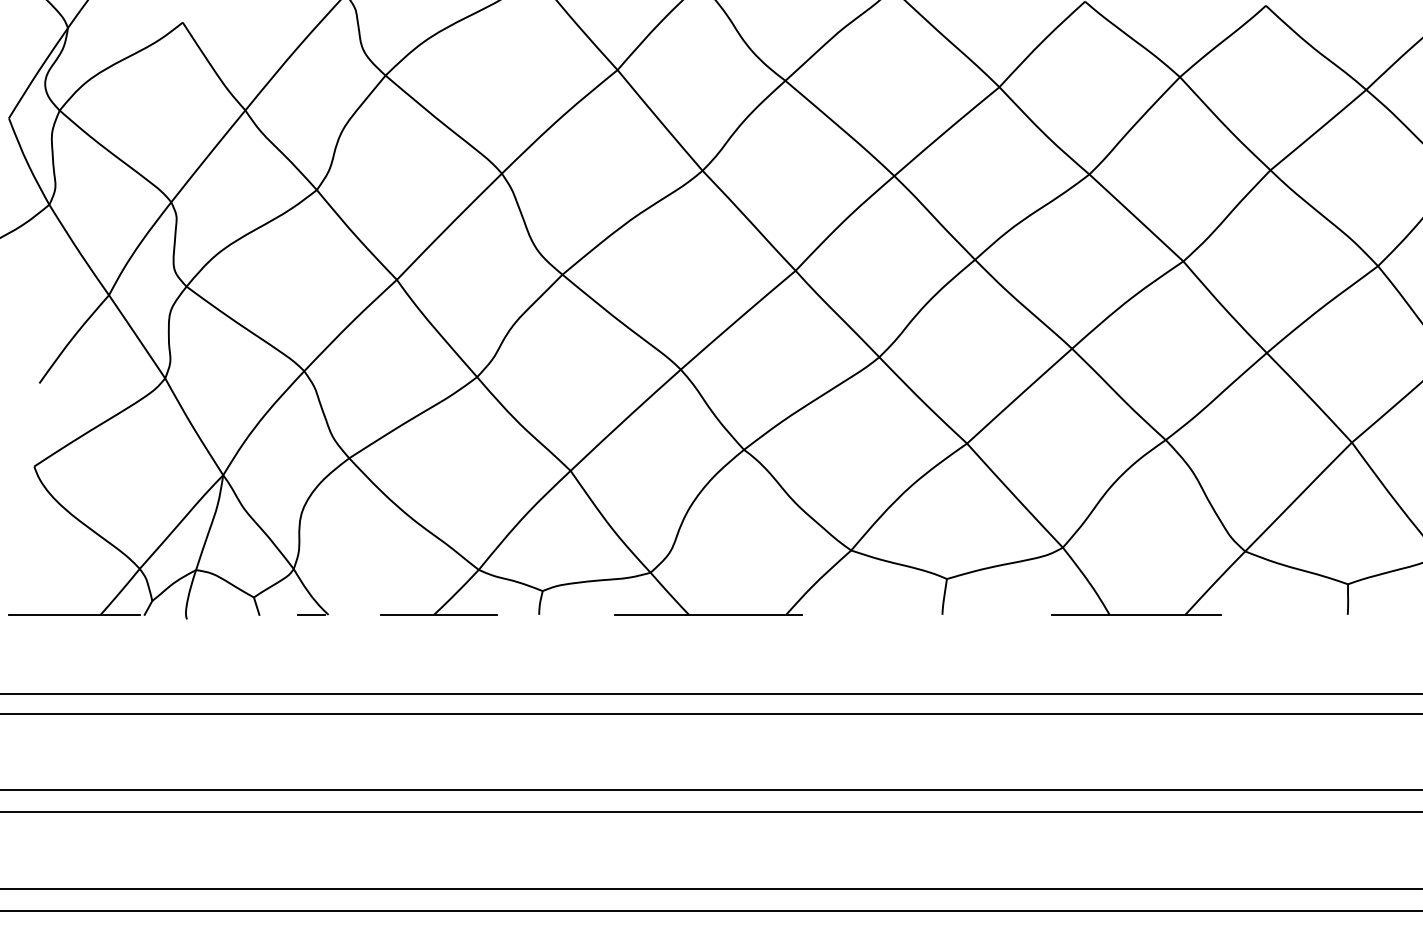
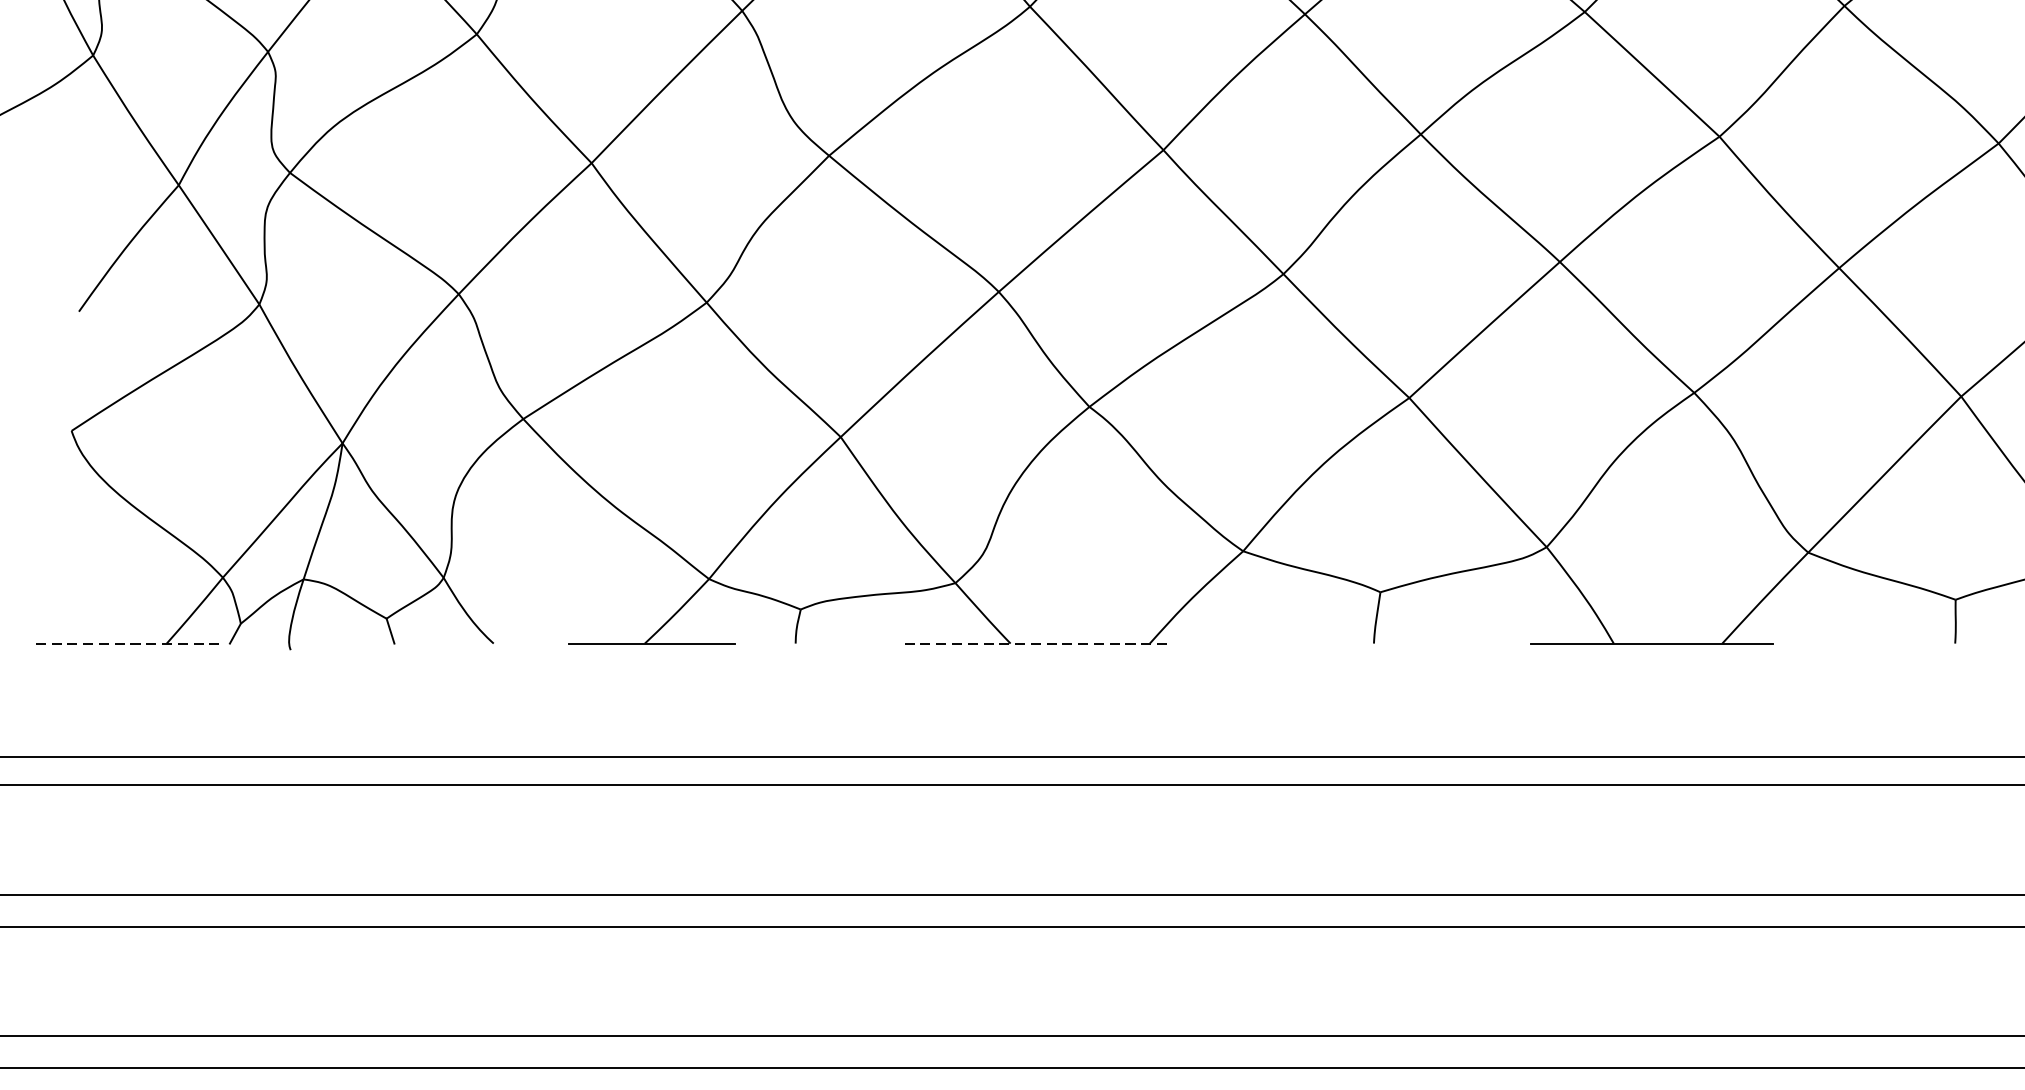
line: (75, 614) -> (130, 643), solid -> dashed
line: (310, 614) -> (467, 643), removed
line: (708, 614) -> (1038, 643), solid -> dashed

